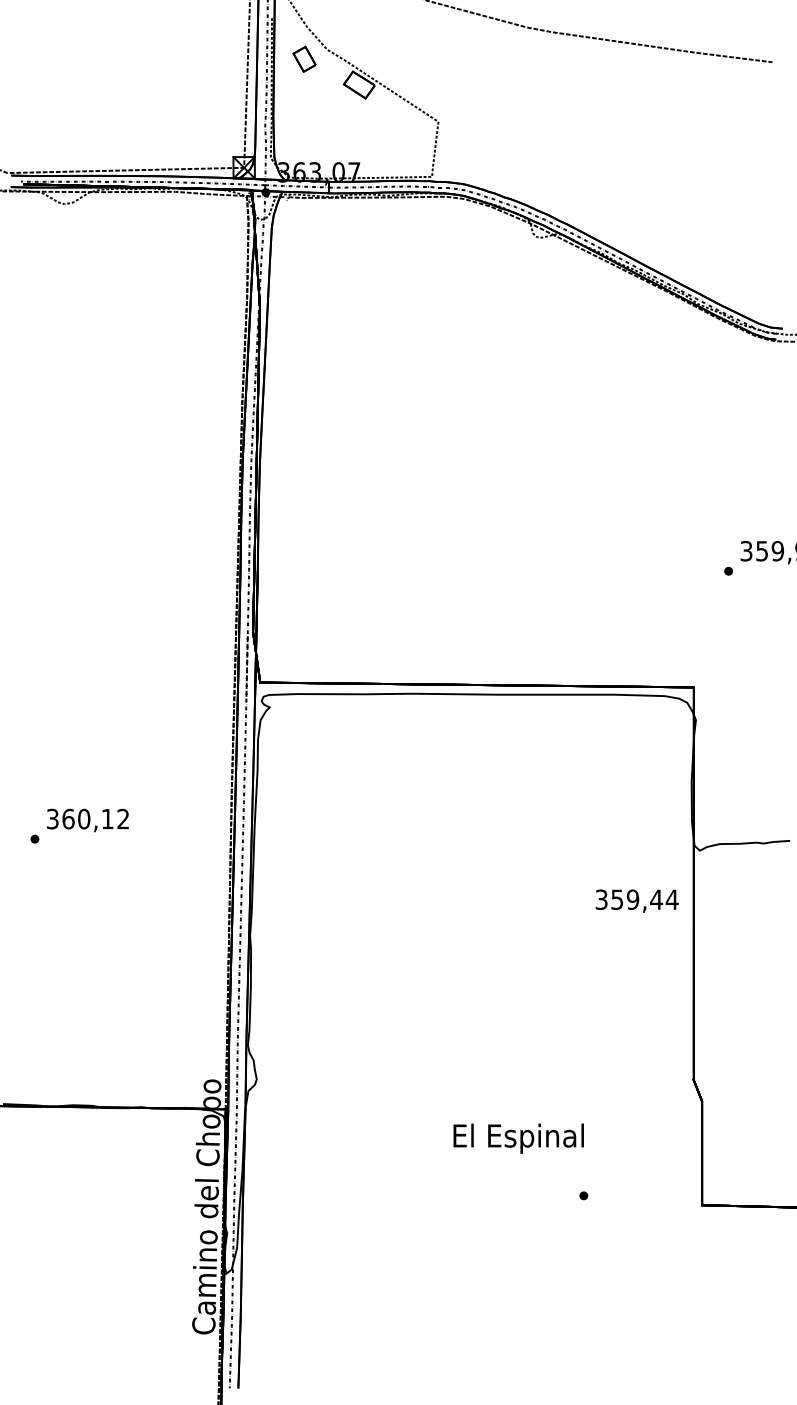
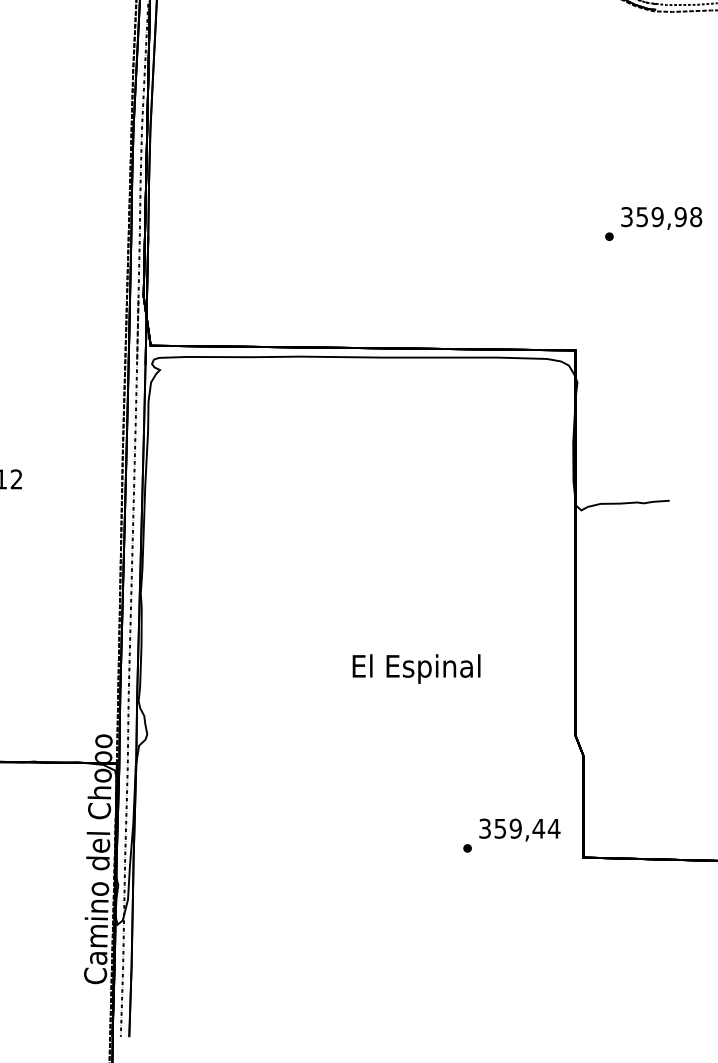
text: (636, 900) -> (519, 829), moved
text: (518, 1138) -> (416, 668), moved

